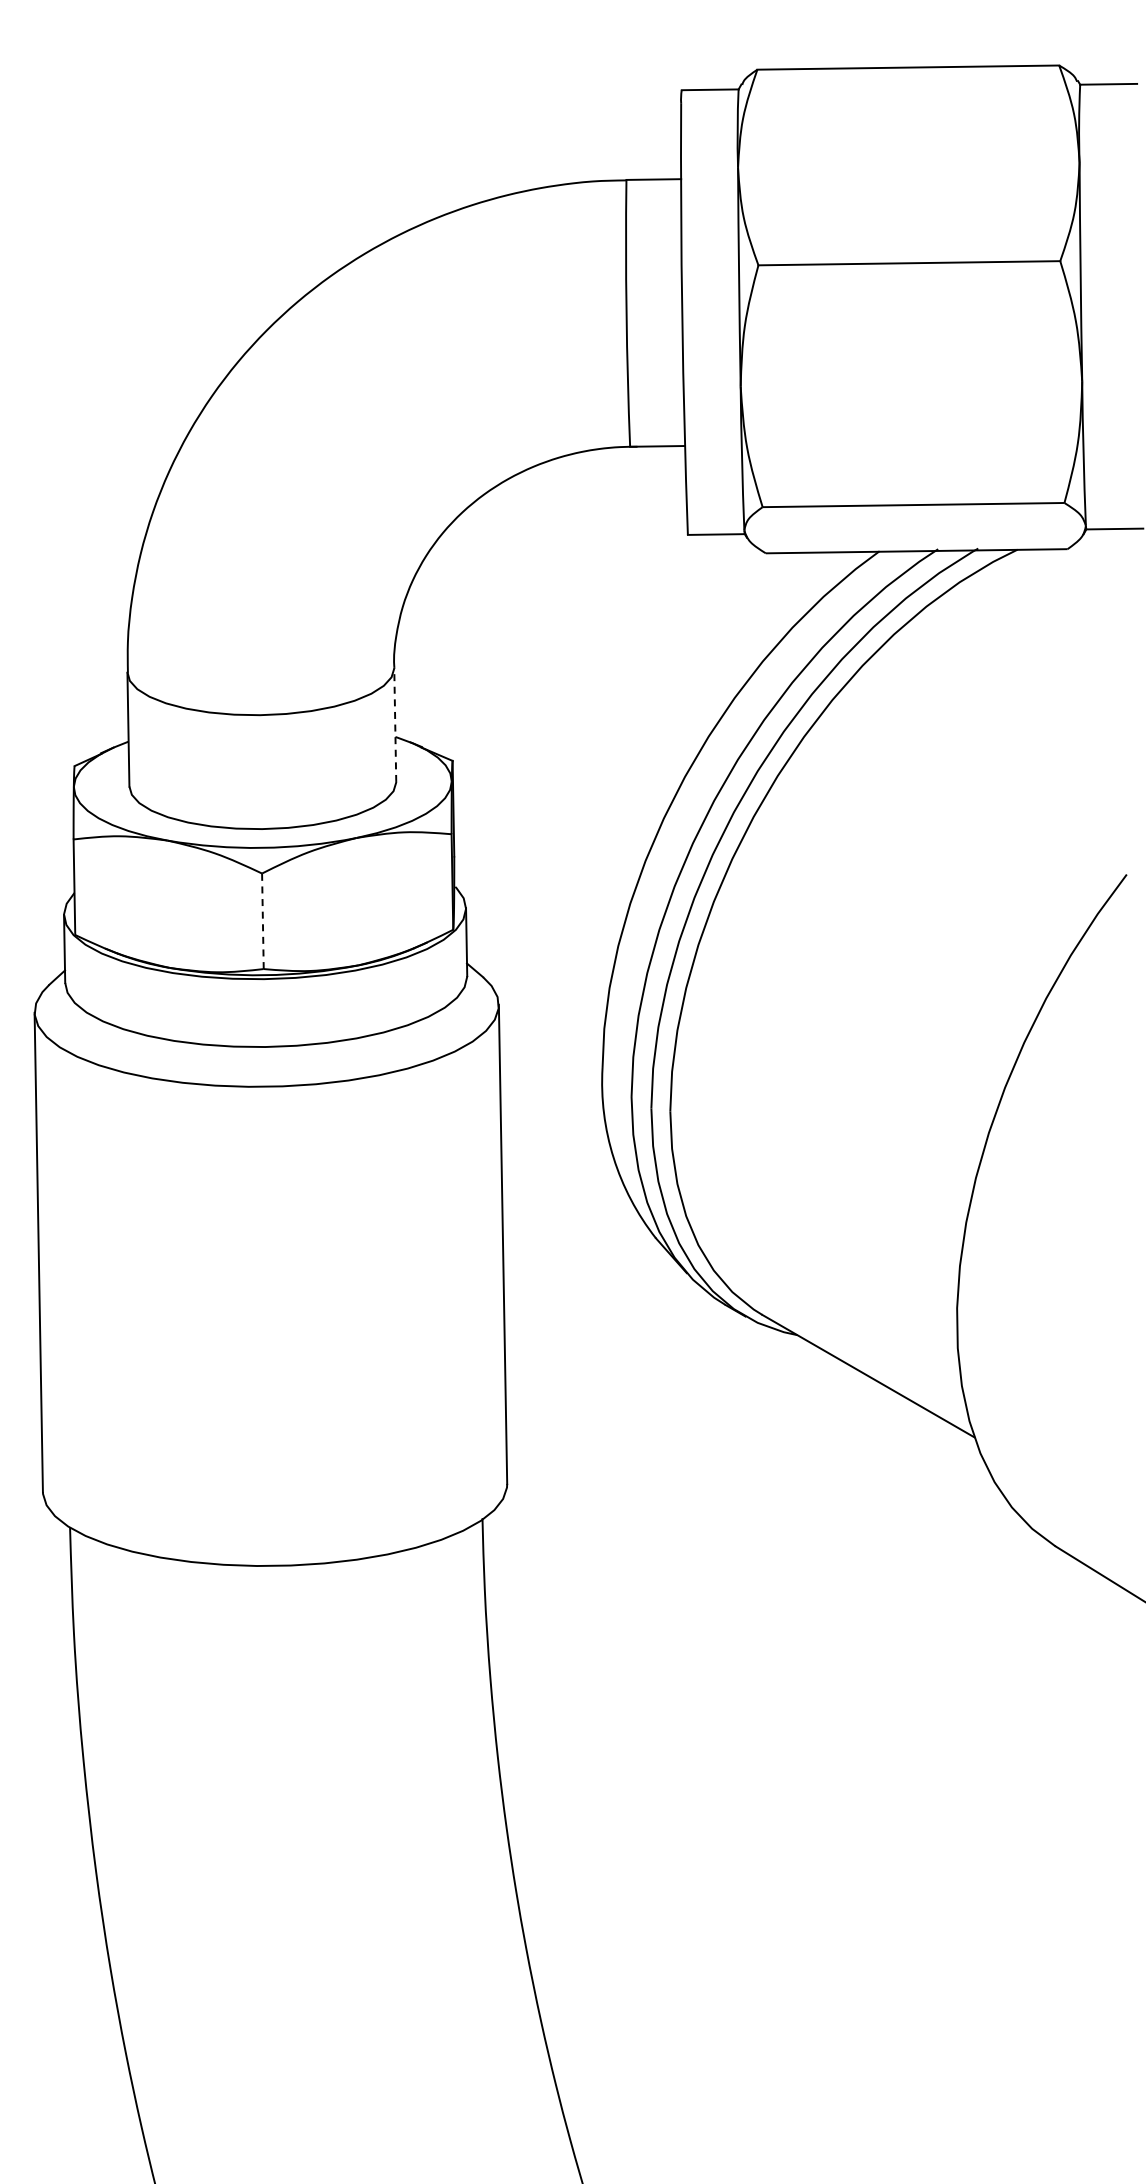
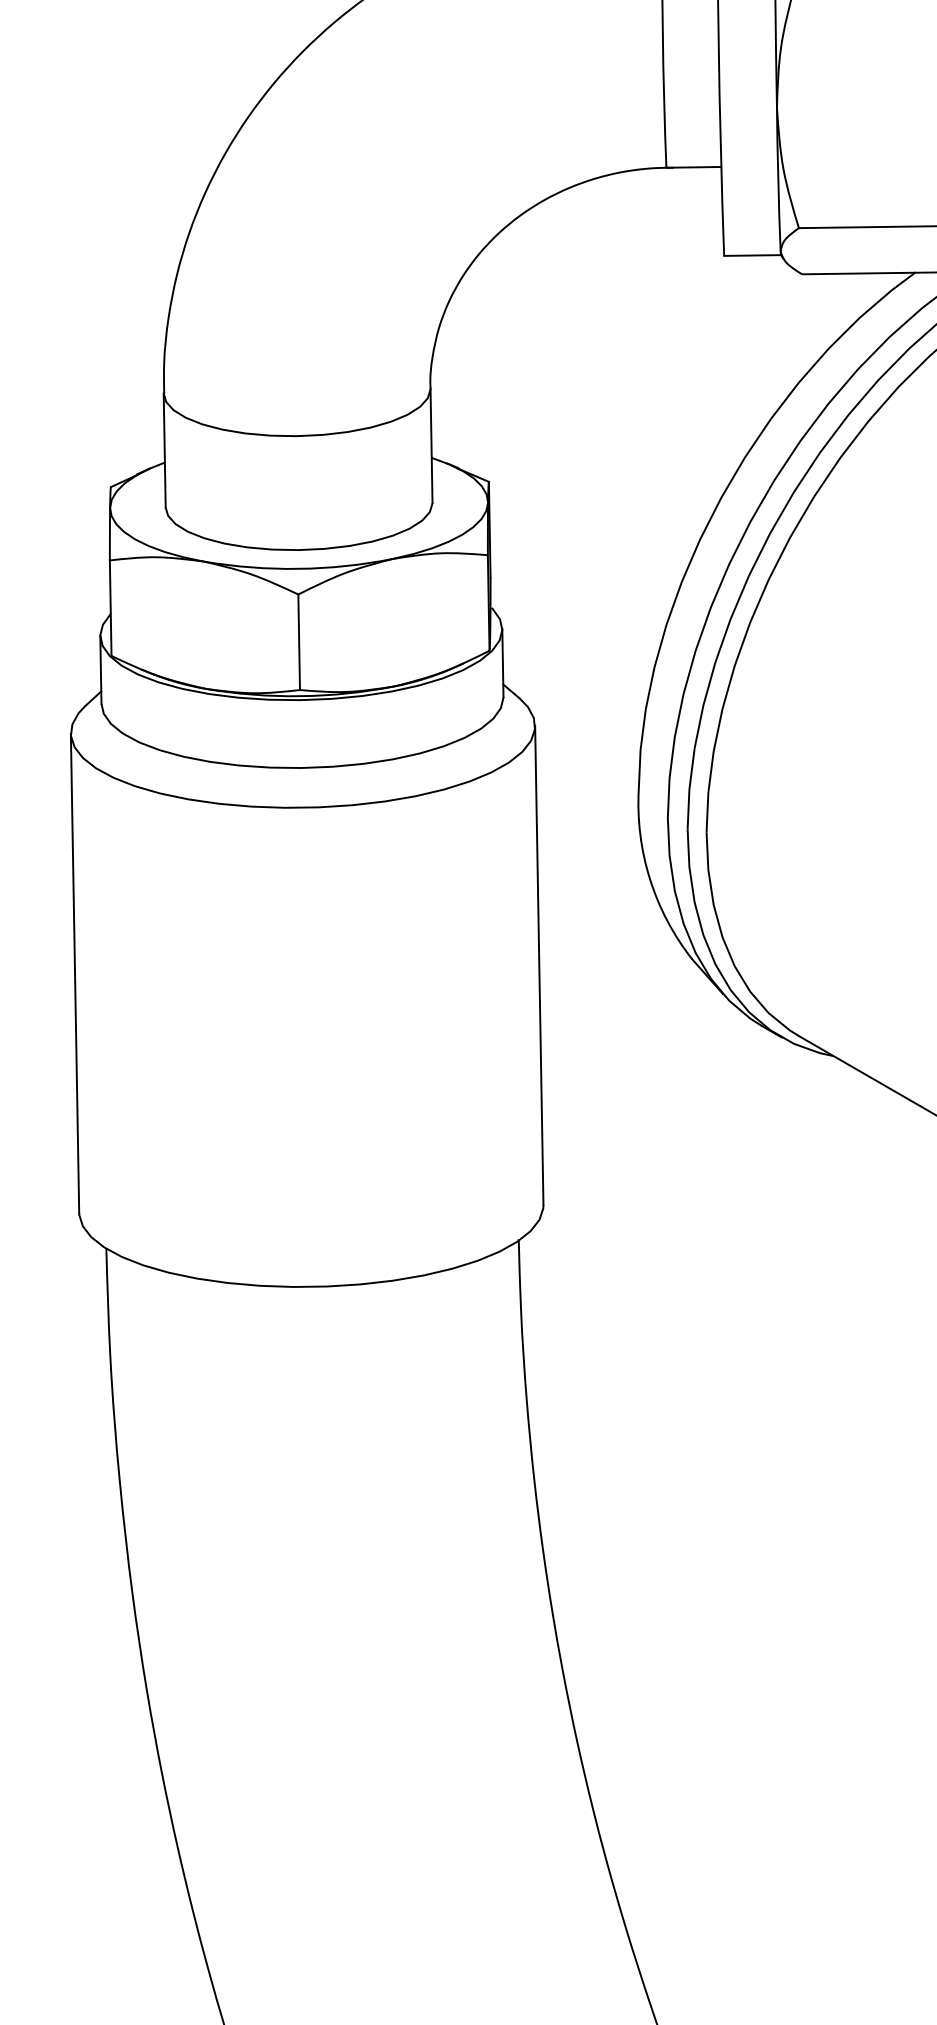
line: (395, 725) -> (431, 446), dashed -> solid
line: (262, 921) -> (298, 642), dashed -> solid

